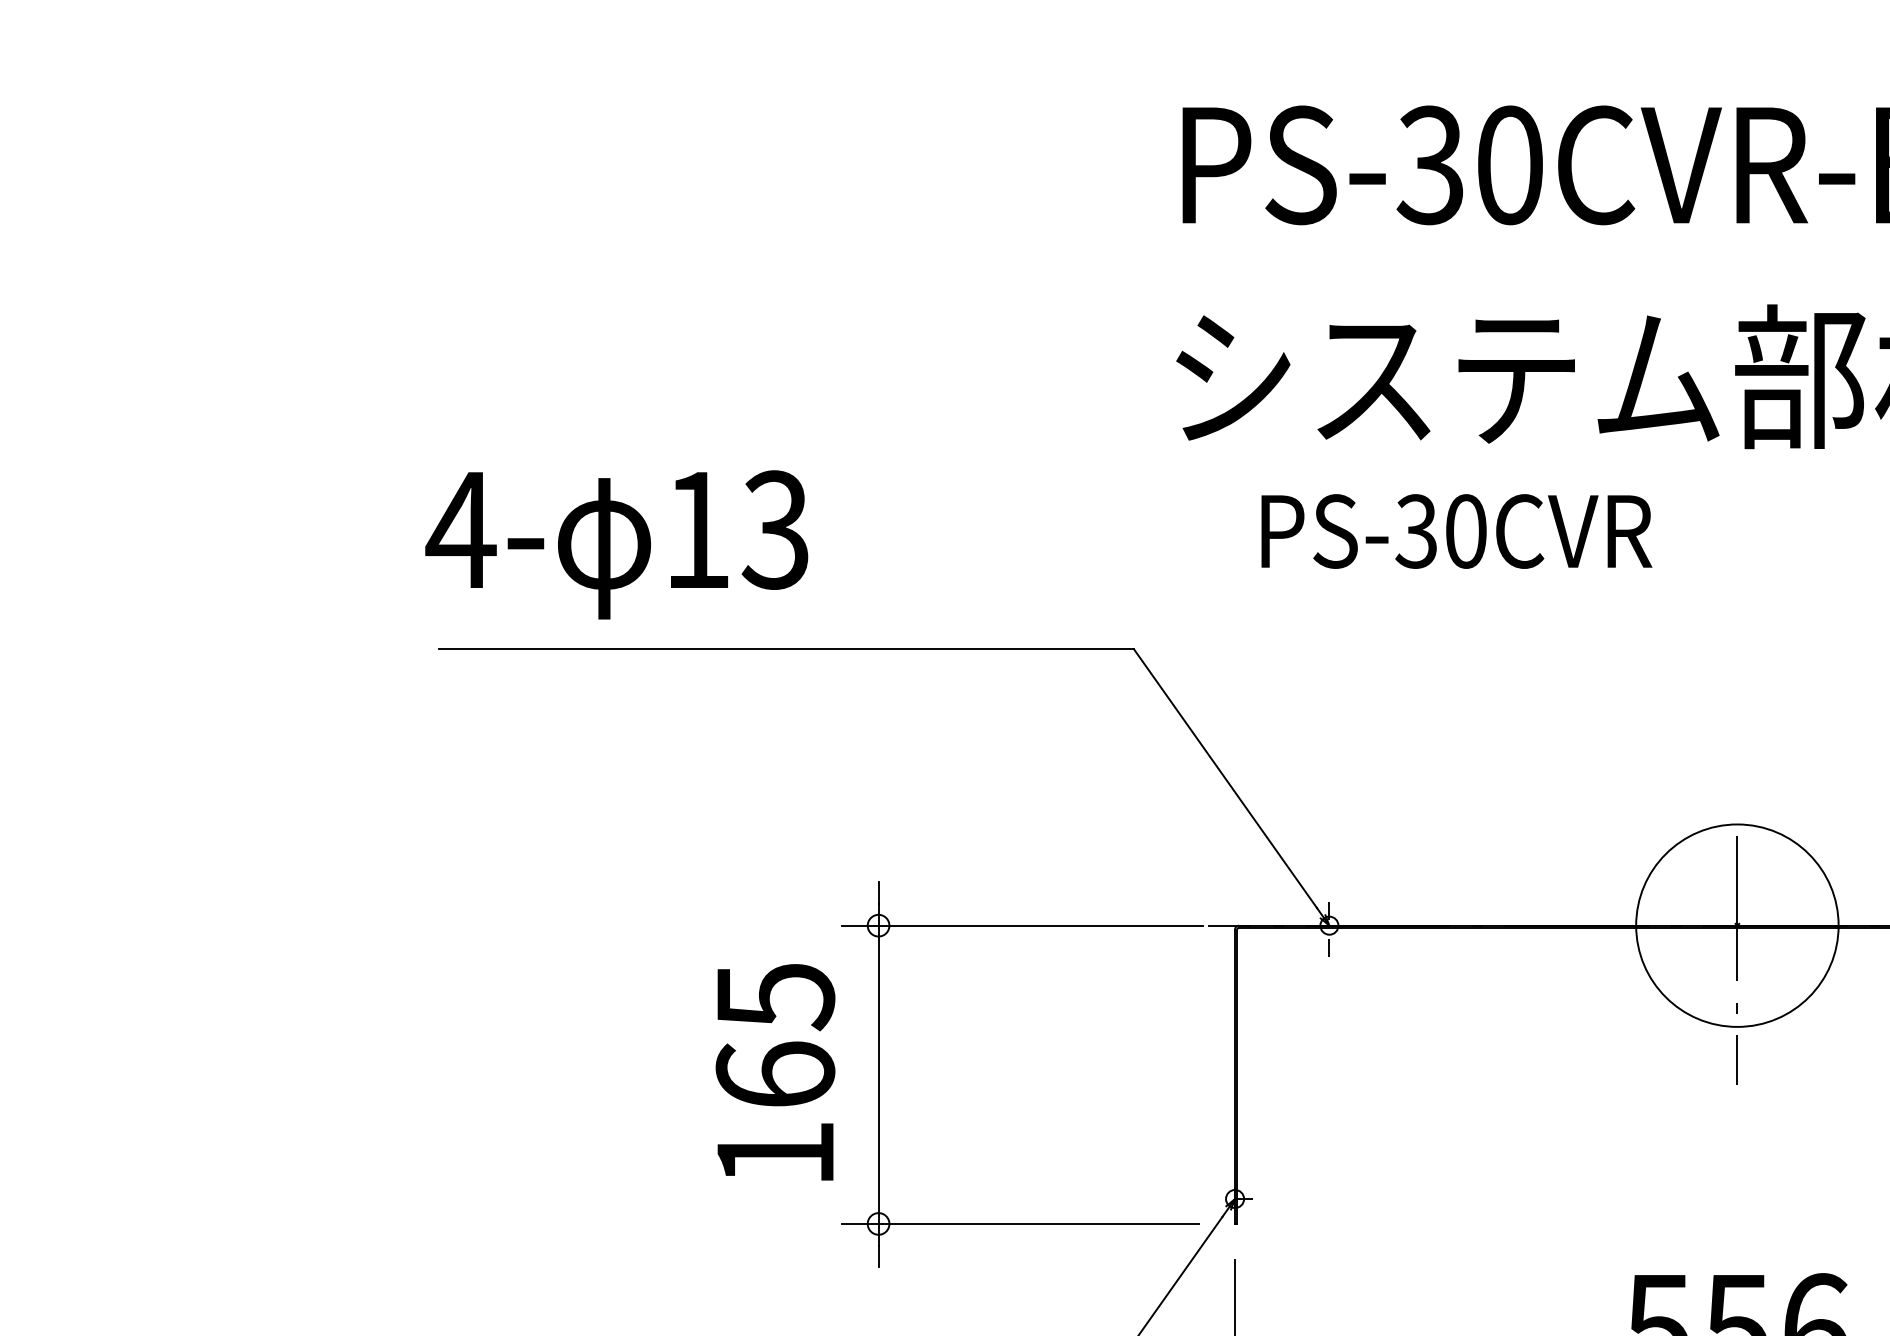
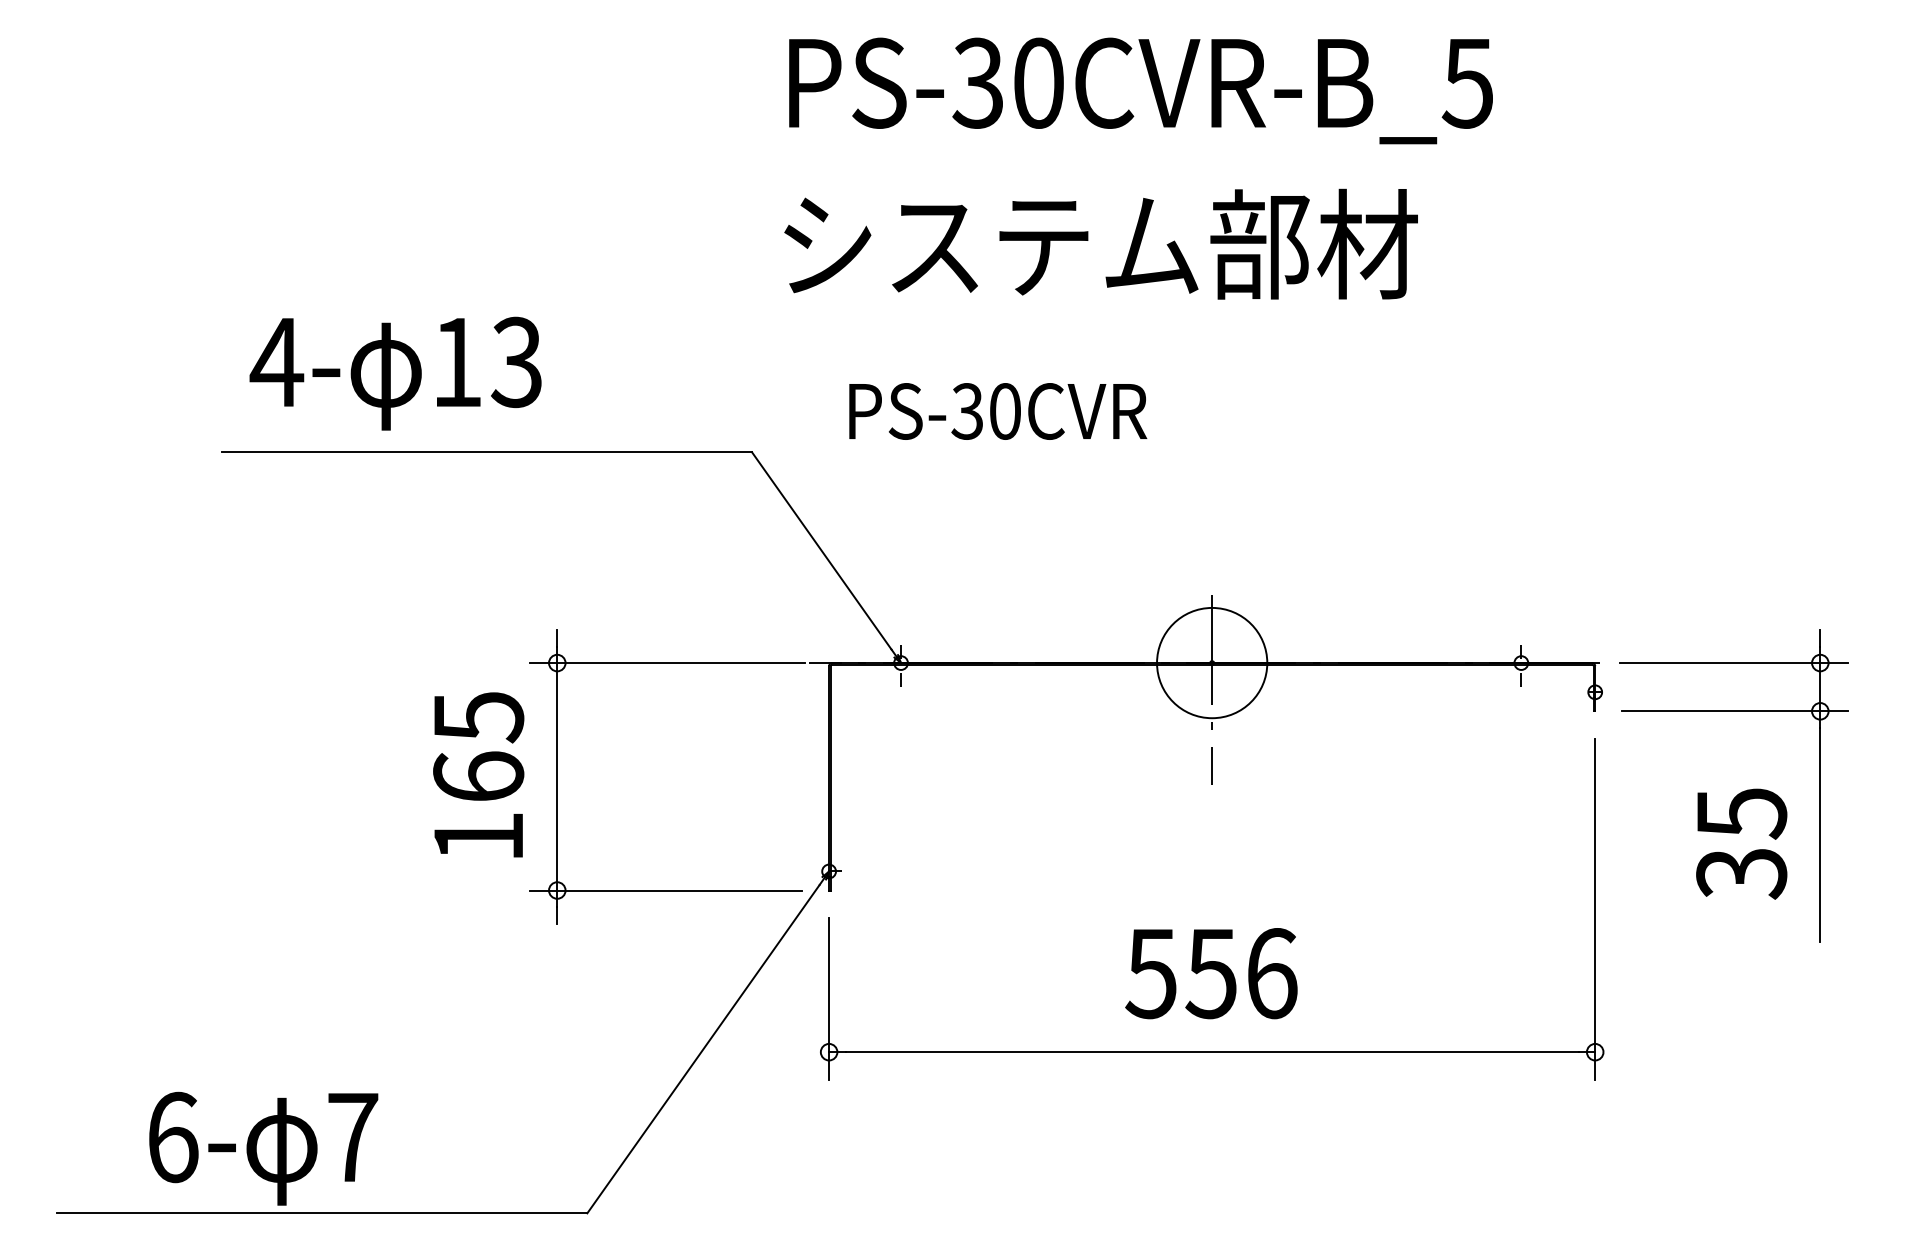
text: (1457, 531) -> (998, 411), moved
text: (616, 544) -> (395, 373), moved
circle: (1737, 924) -> (1212, 662), size x0.71

